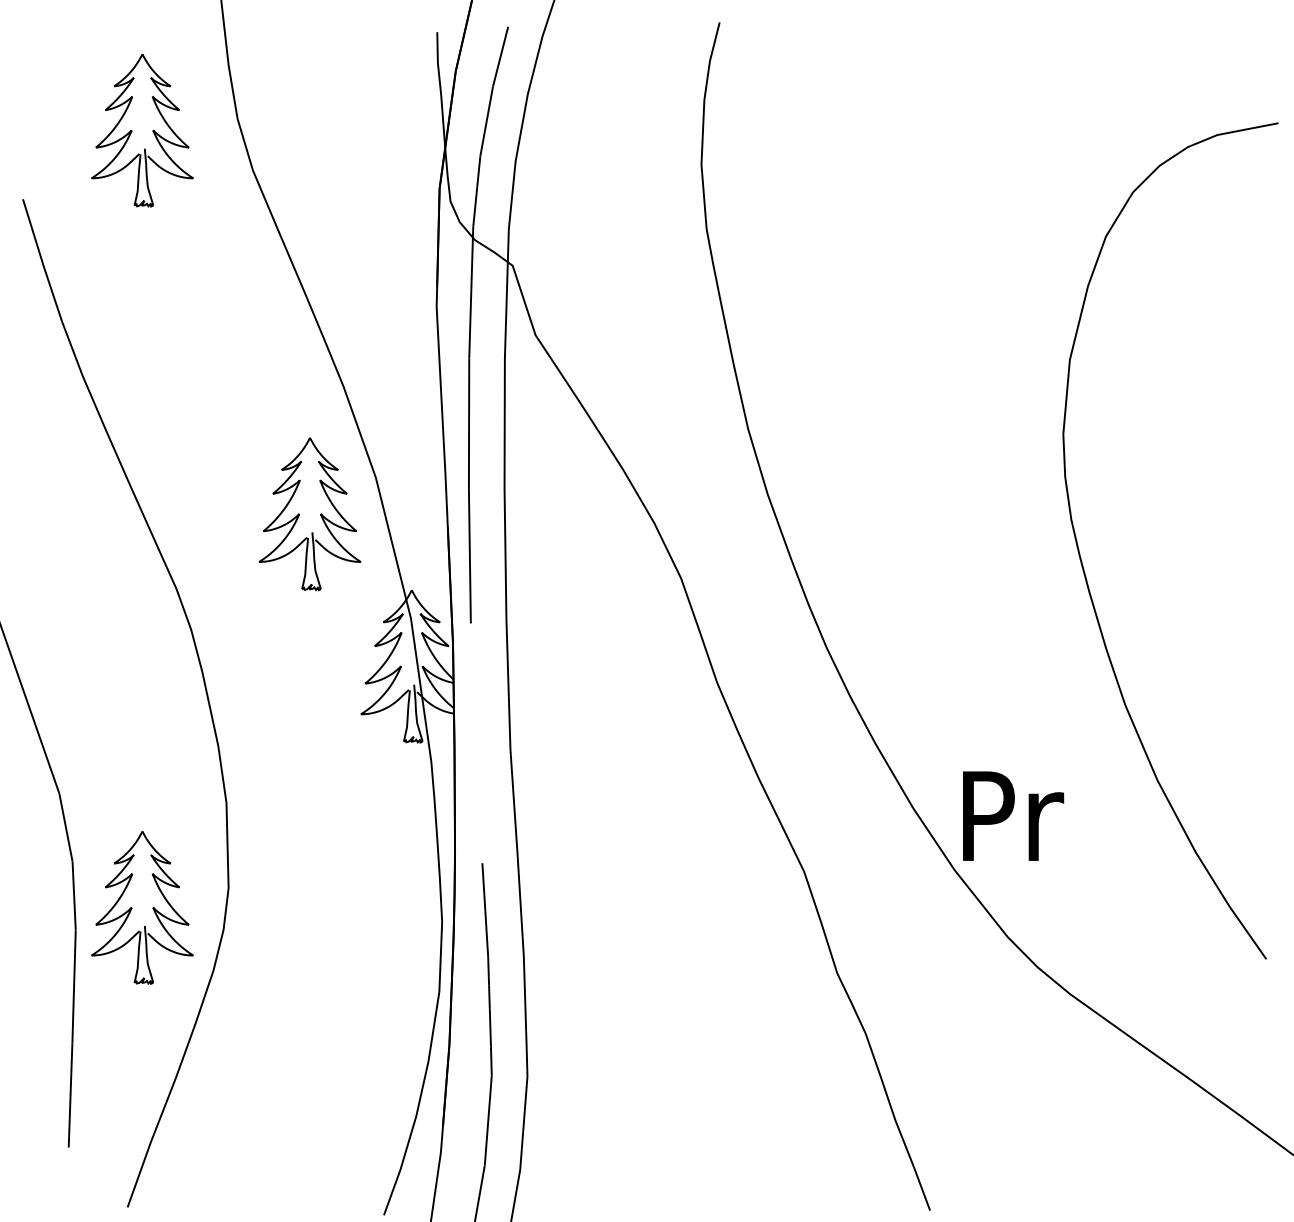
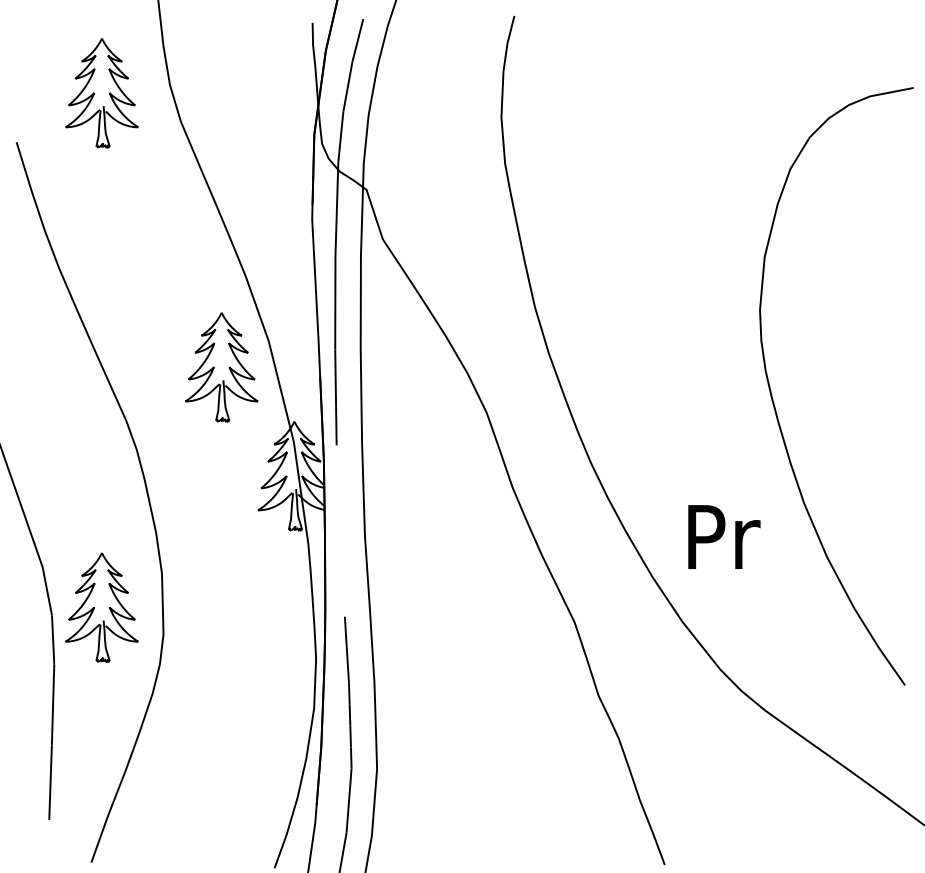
text: (1013, 815) -> (724, 536), moved
part: (141, 907) -> (101, 607), moved

